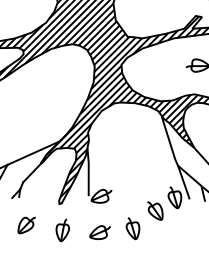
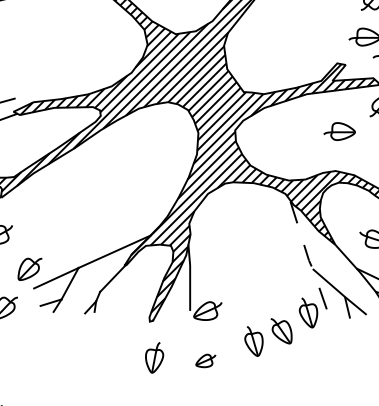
line: (175, 159) -> (309, 260), solid -> dashed
part: (26, 225) -> (104, 350), removed
part: (132, 228) -> (253, 341), moved
part: (99, 232) -> (205, 360), size x0.7

